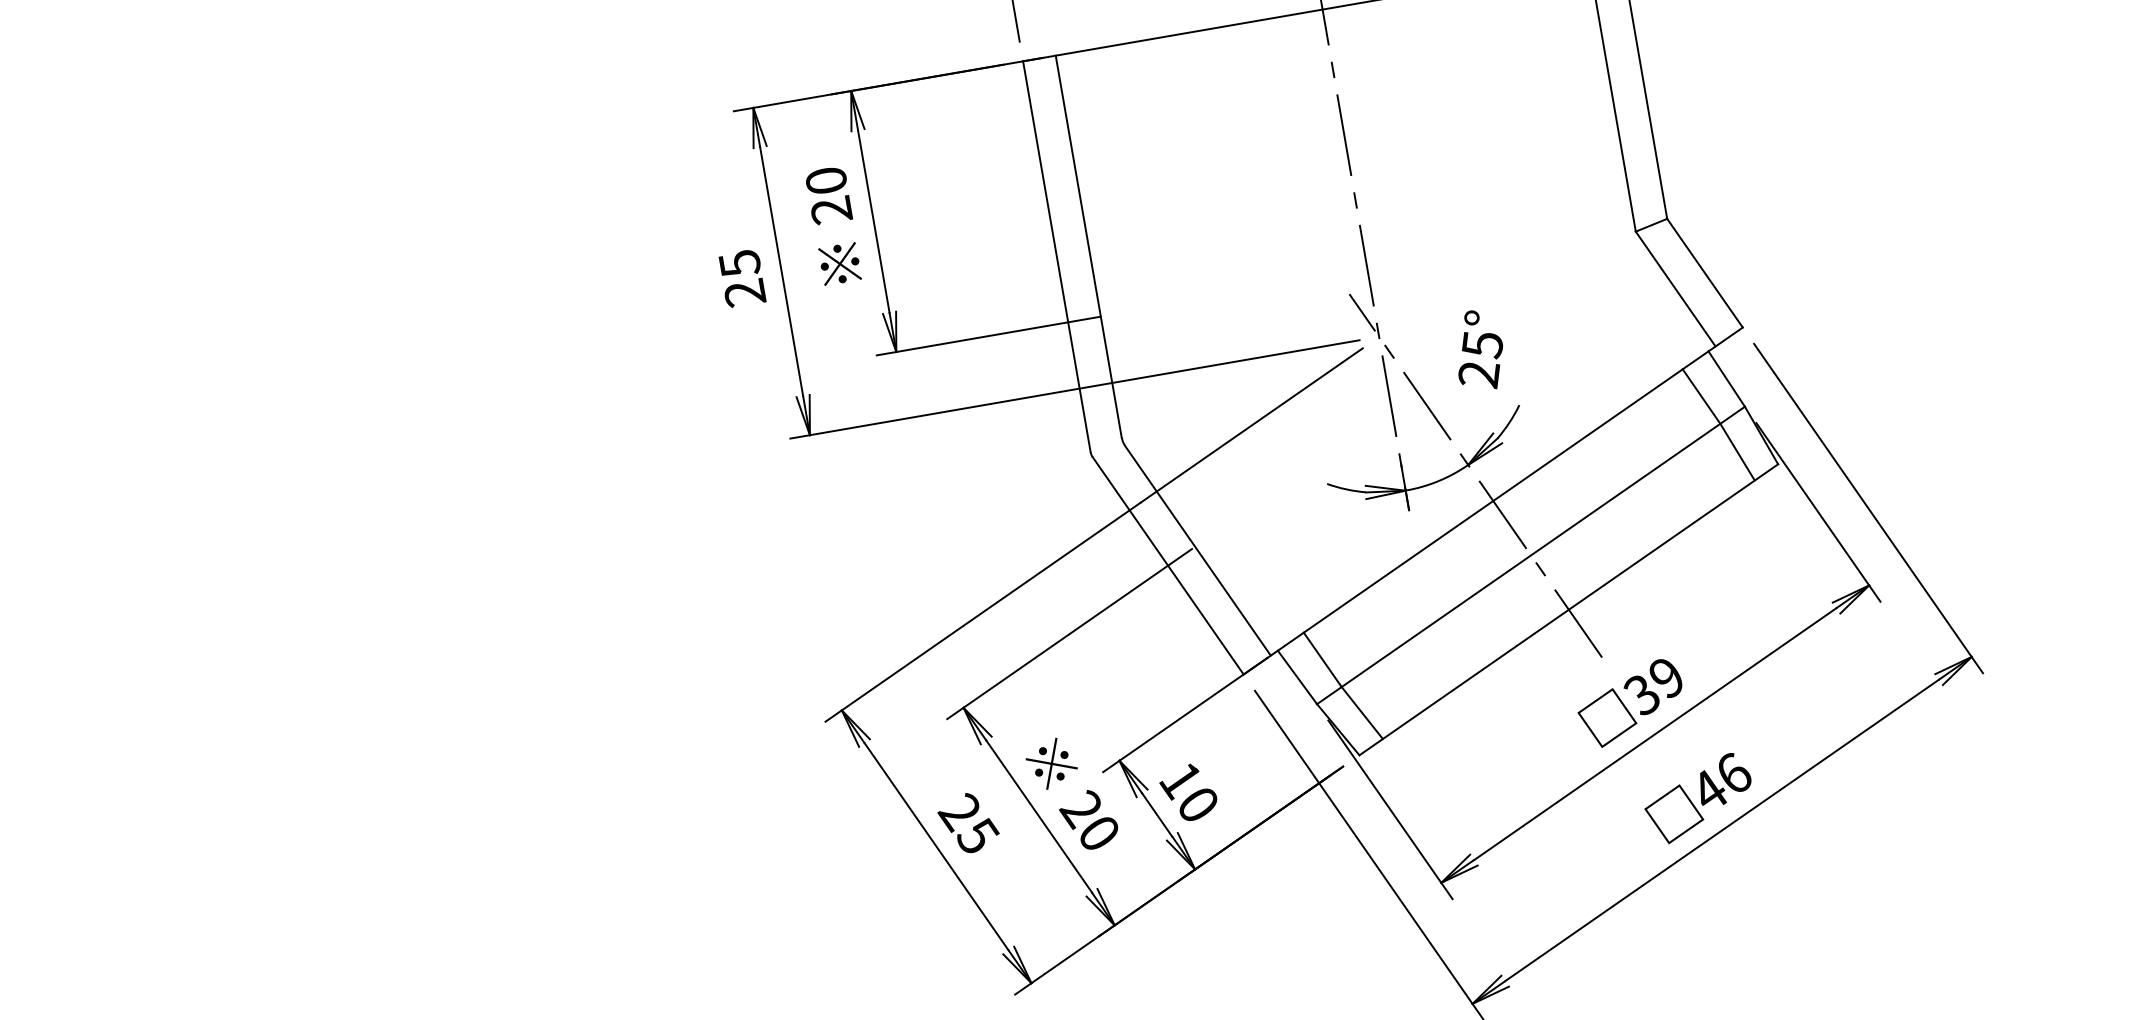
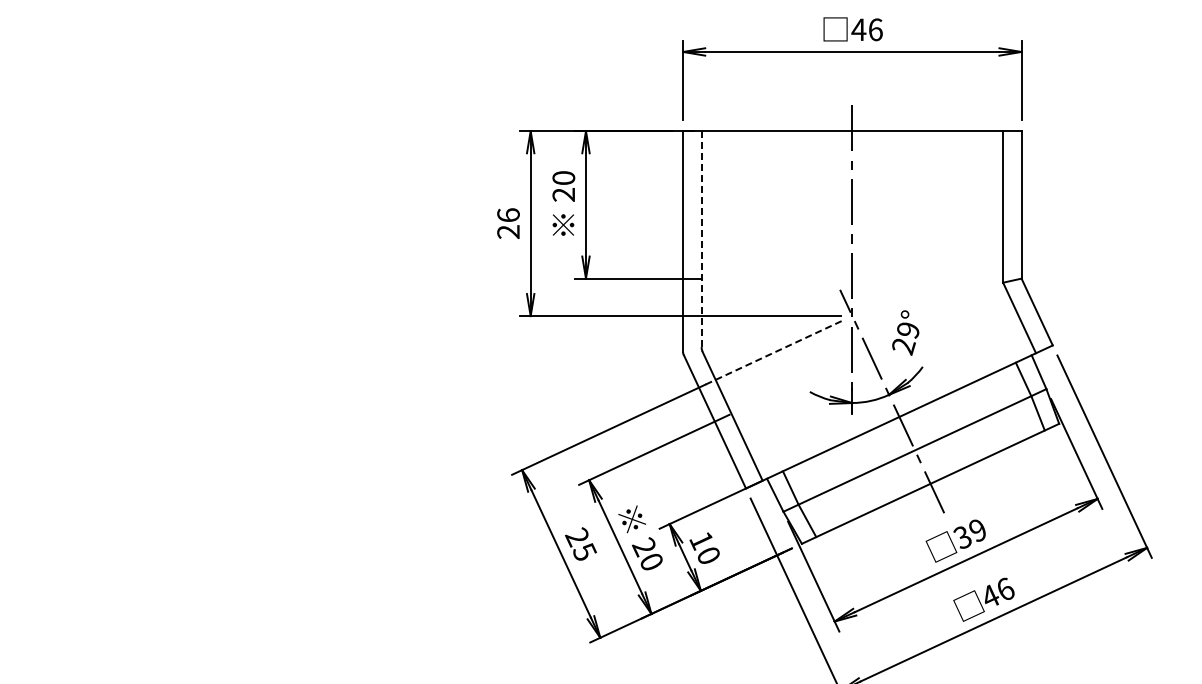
line: (1088, 247) -> (701, 239), solid -> dashed
text: (739, 263) -> (508, 215), 25 -> 26
text: (1481, 345) -> (907, 330), 25° -> 29°
line: (1252, 425) -> (774, 352), solid -> dashed

